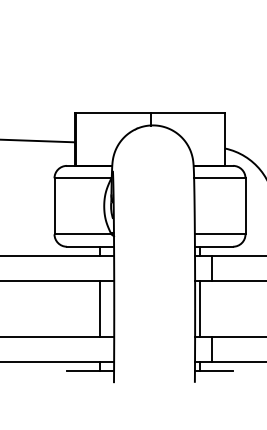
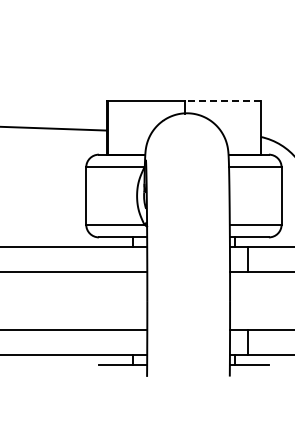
line: (187, 112) -> (222, 100), solid -> dashed
line: (100, 308) -> (133, 300), removed
line: (199, 308) -> (234, 300), removed

